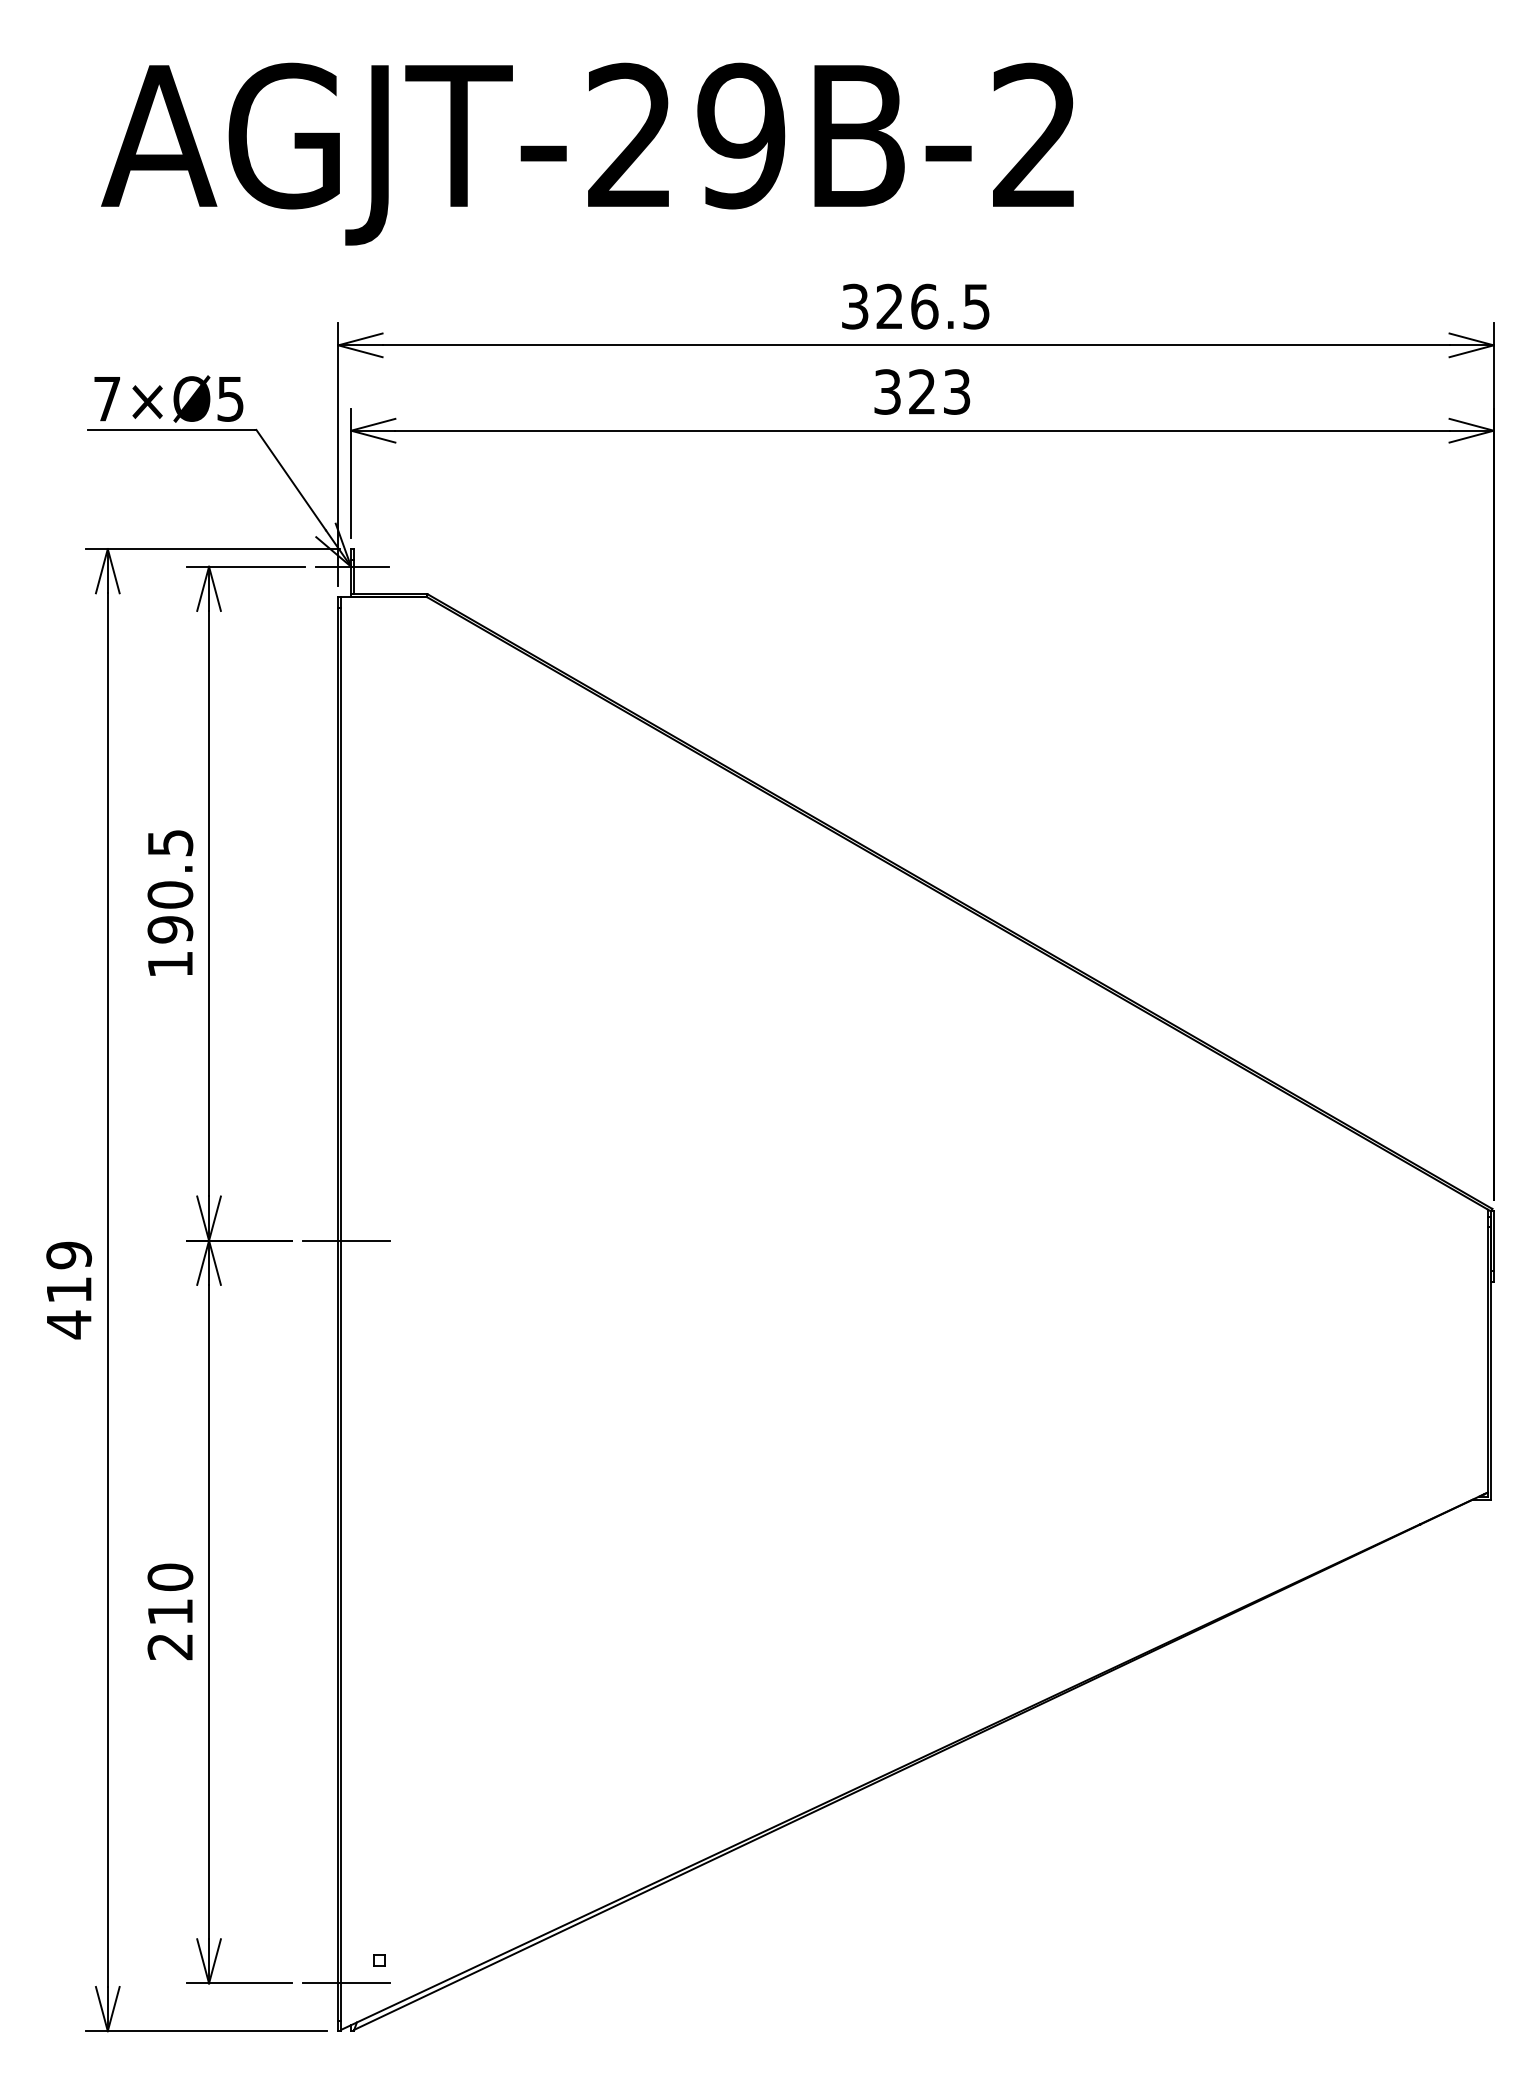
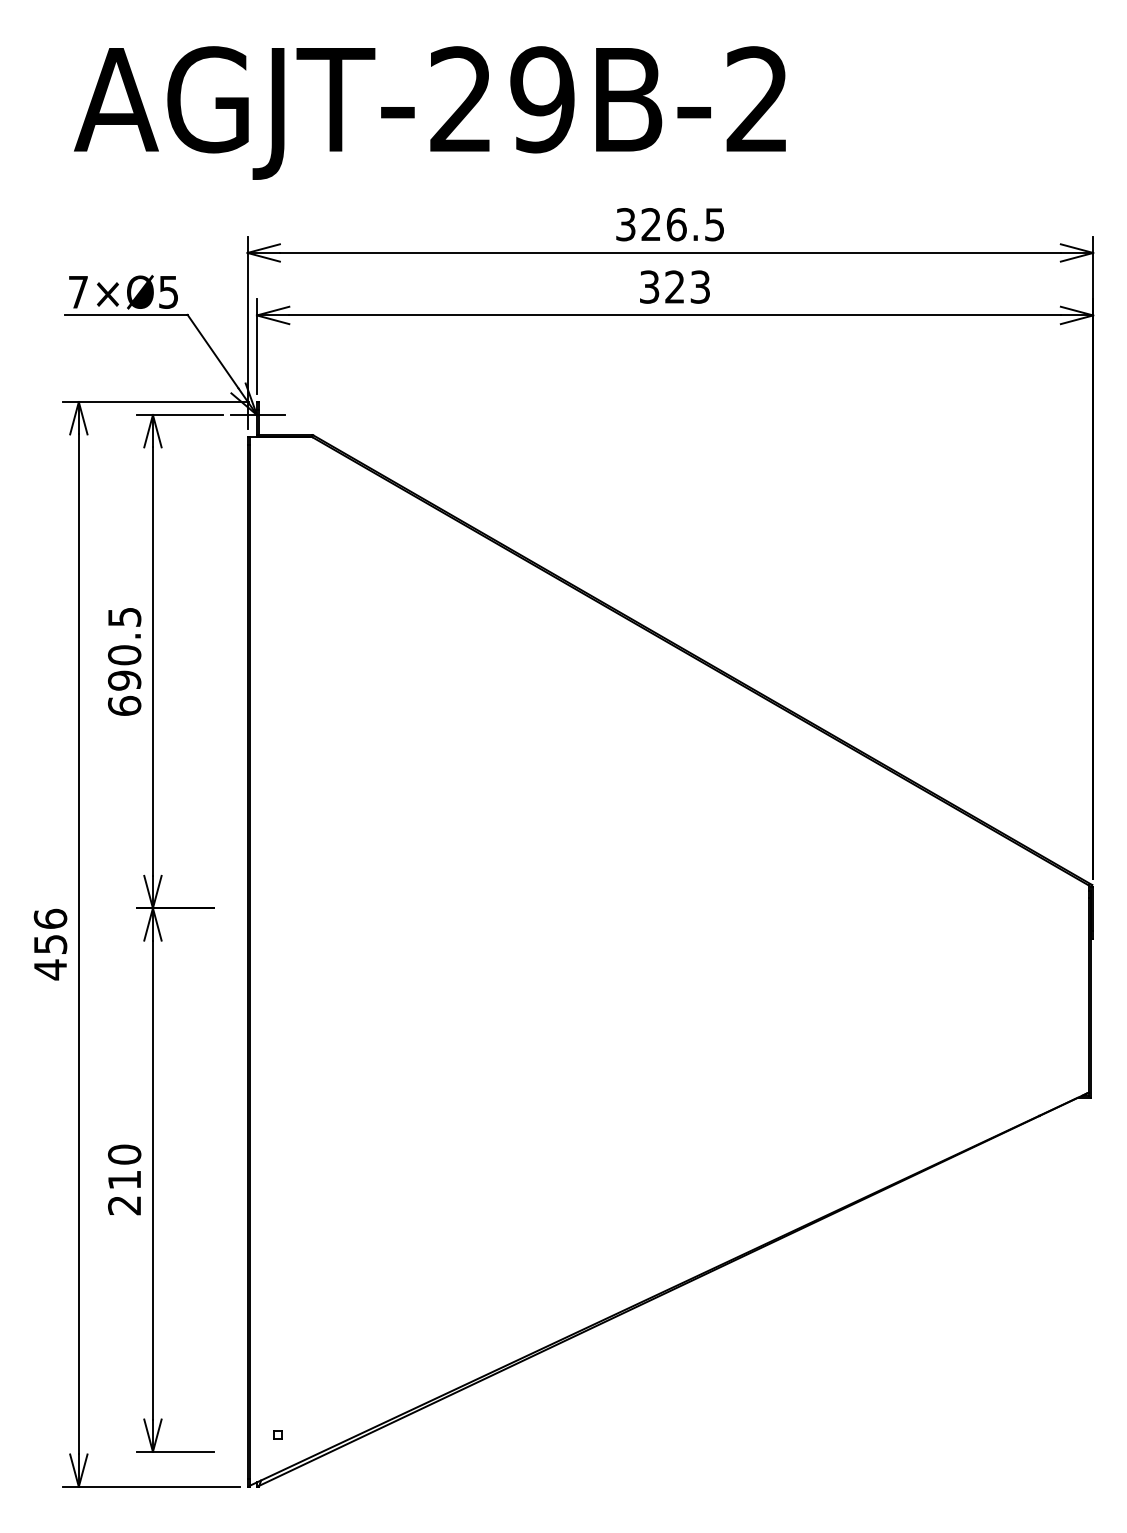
text: (170, 963) -> (124, 705), 190.5 -> 690.5
line: (346, 1240) -> (253, 908), removed
text: (69, 1272) -> (50, 931), 419 -> 456
line: (346, 1983) -> (253, 1451), removed

